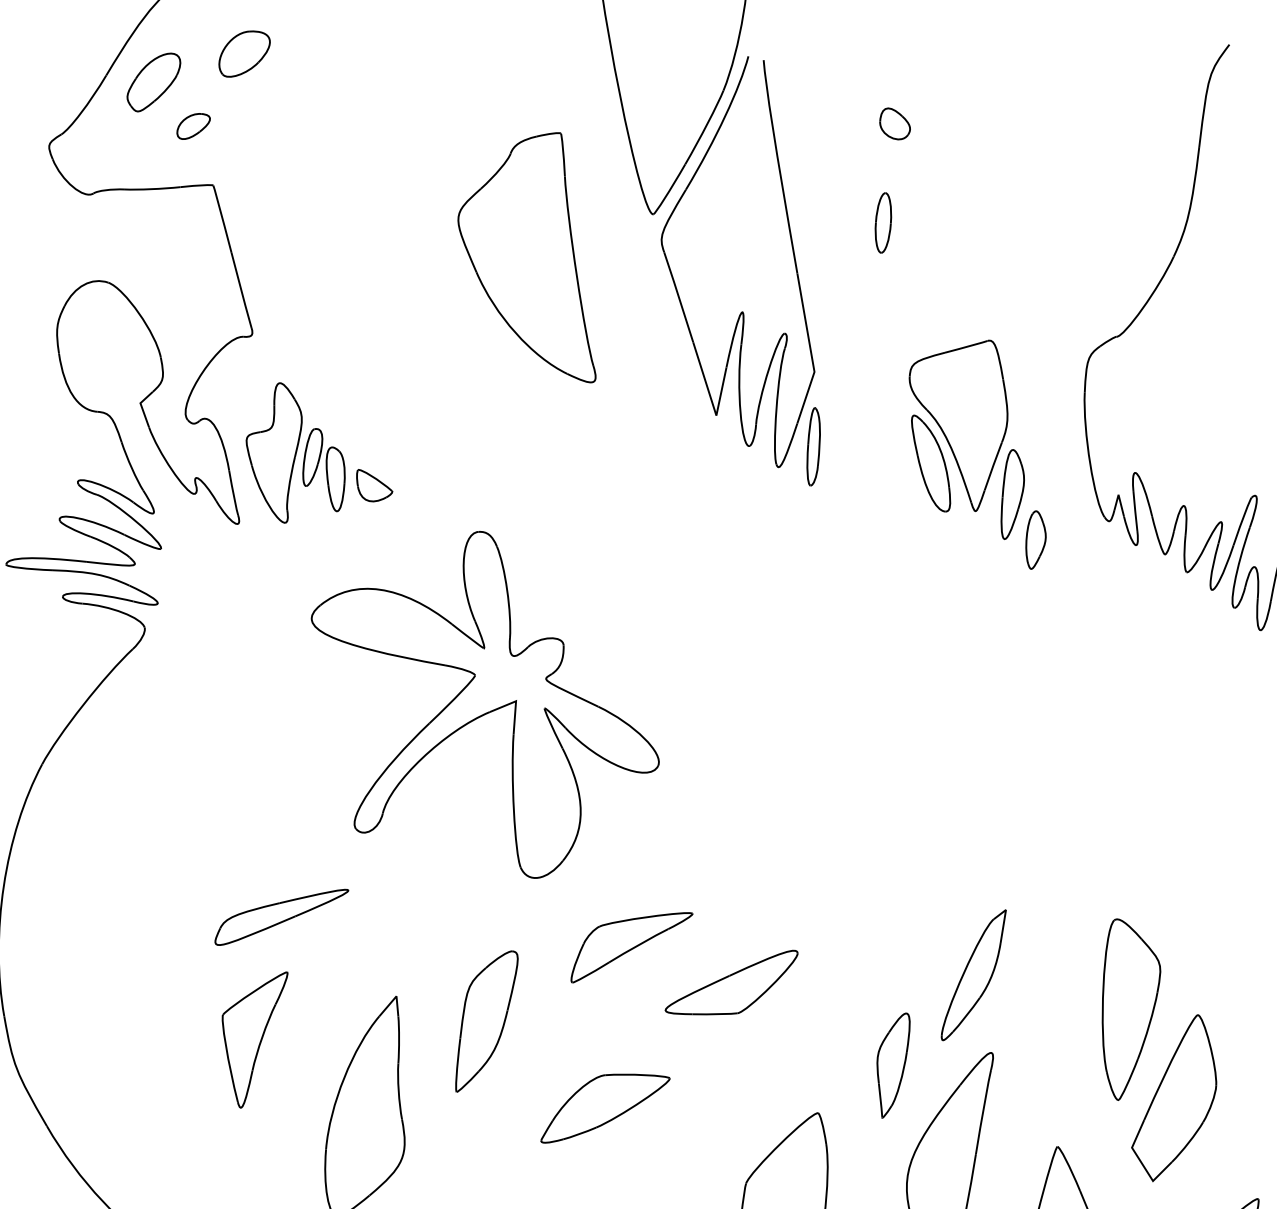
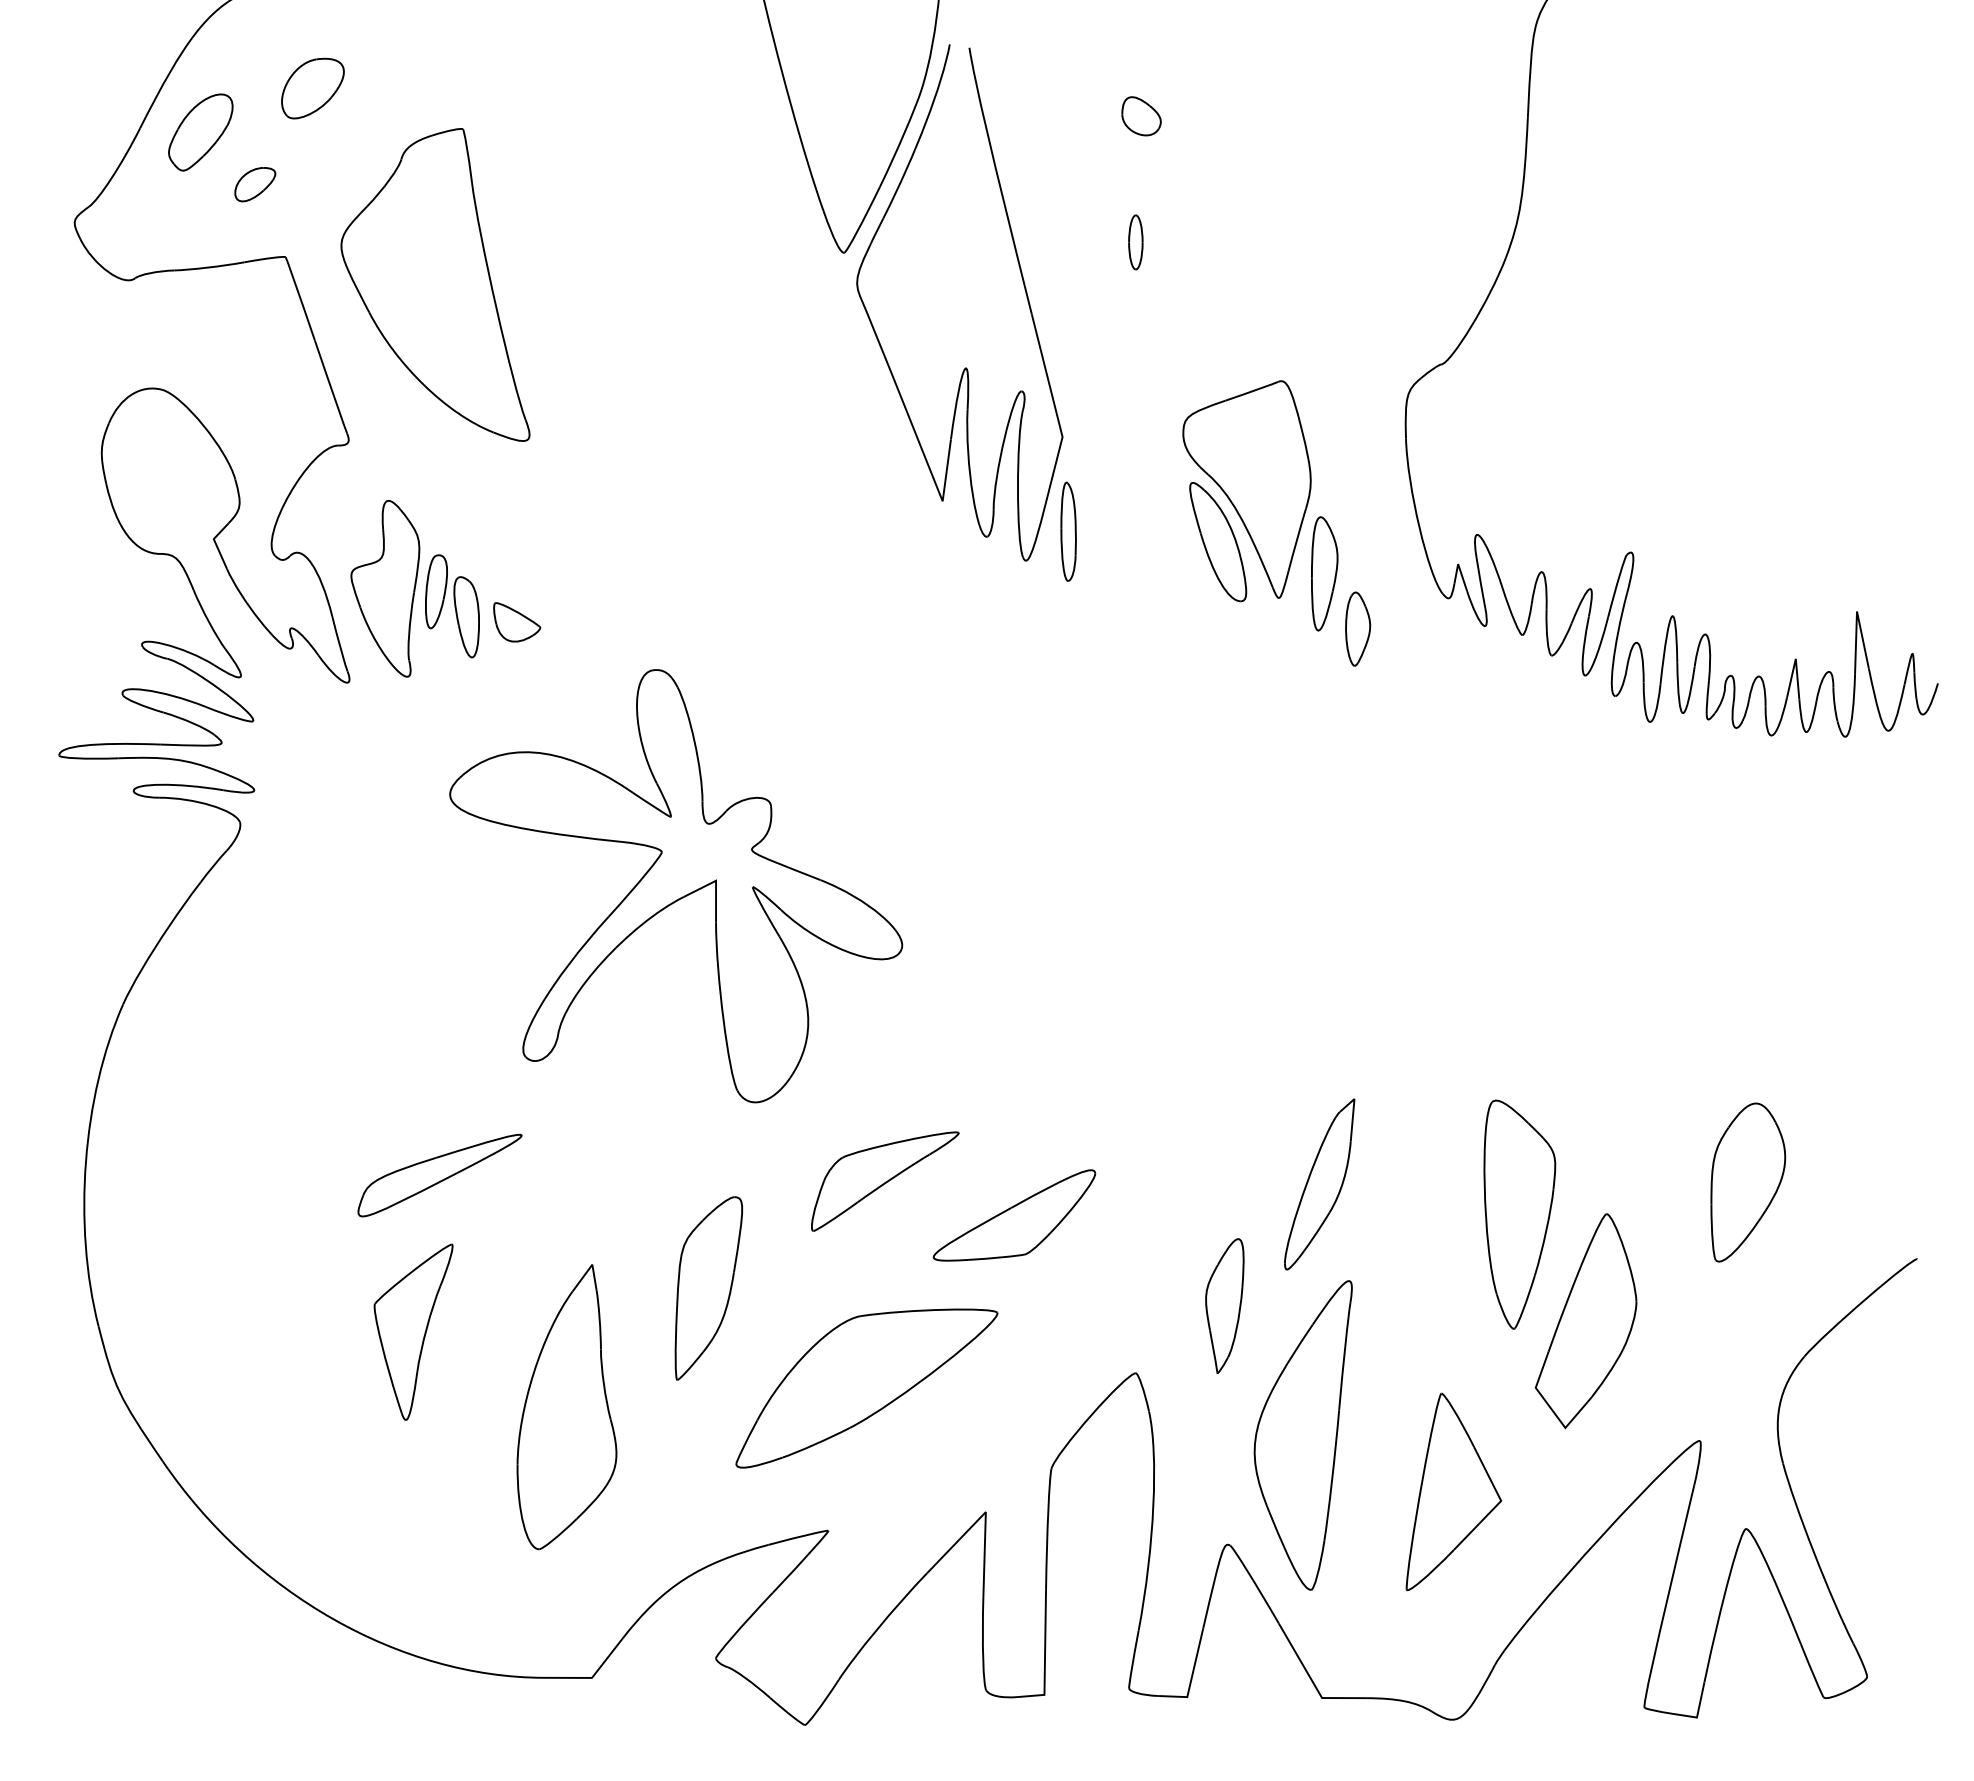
part: (883, 223) -> (1135, 242), size x0.71
part: (530, 254) -> (435, 284), moved
part: (605, 1109) -> (866, 1388), size x1.67

